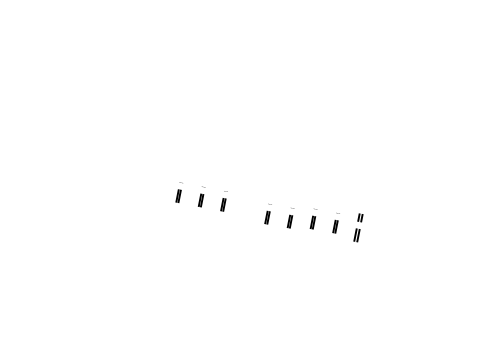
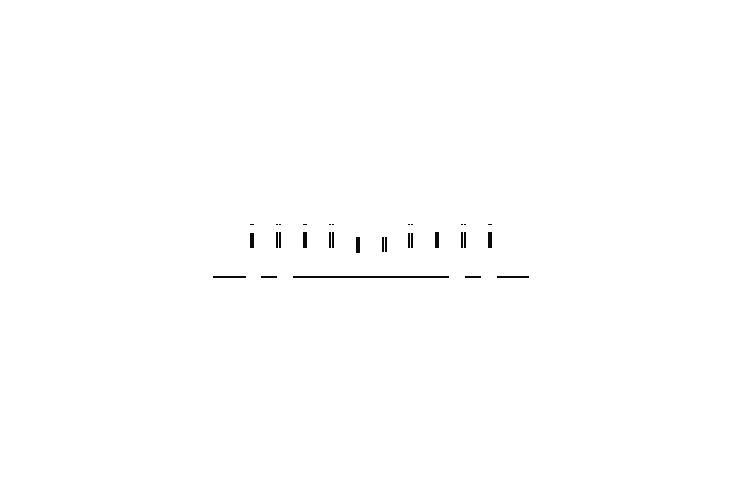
part: (246, 205) -> (331, 235), added
part: (358, 227) -> (463, 235), size x0.71
line: (380, 231) -> (489, 235), added
line: (272, 246) -> (370, 276), added

